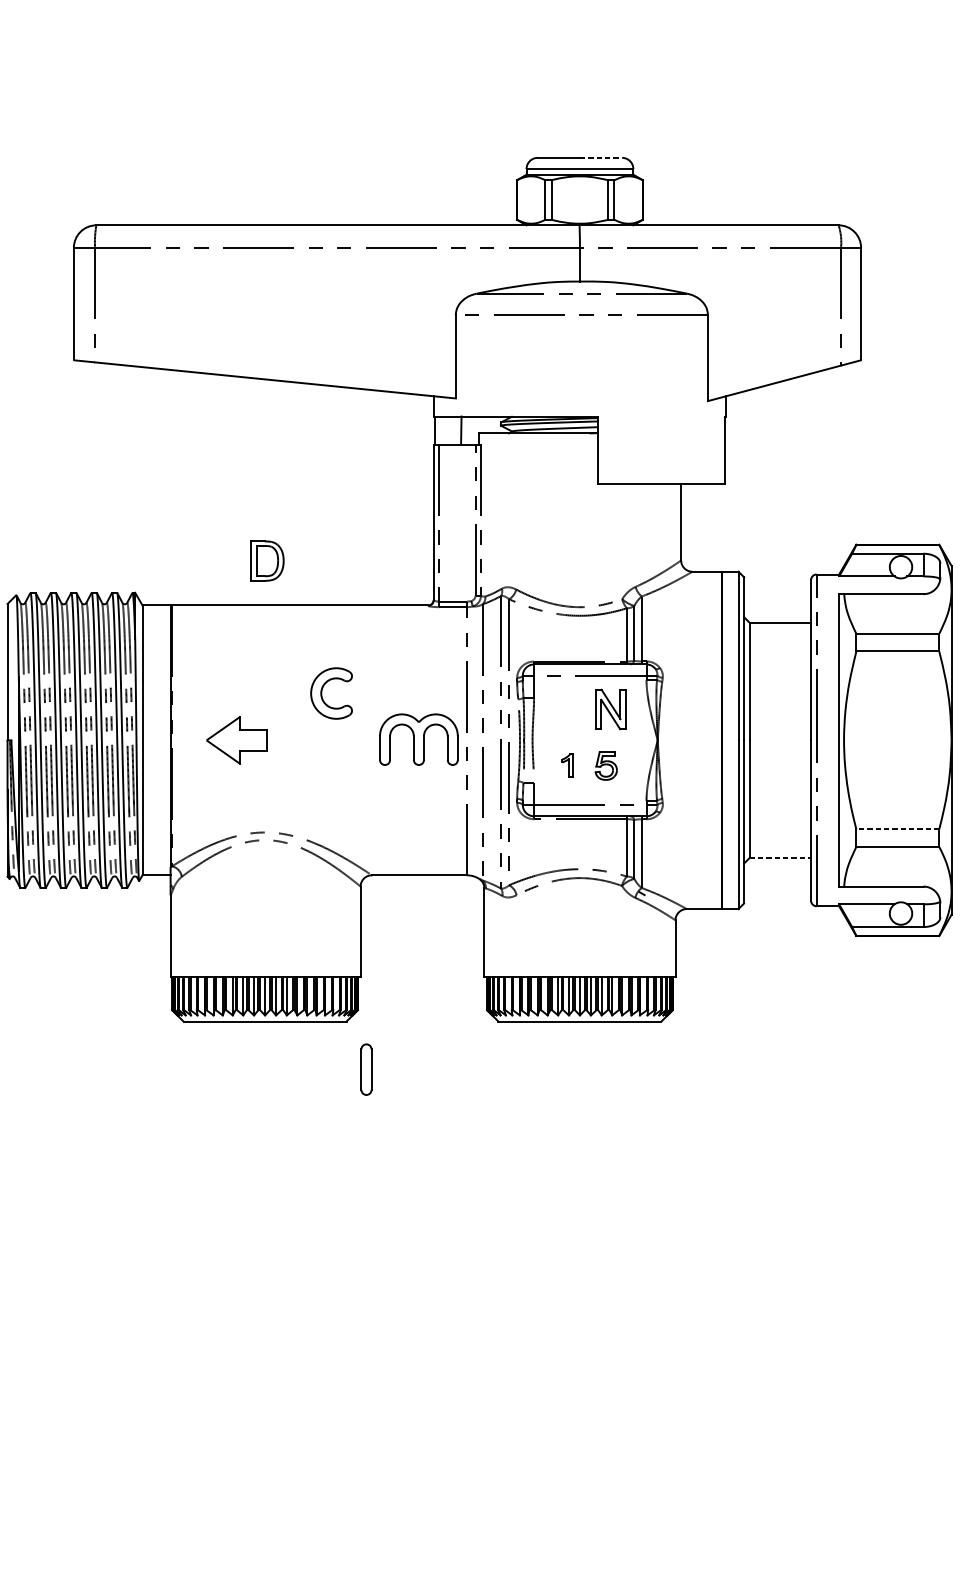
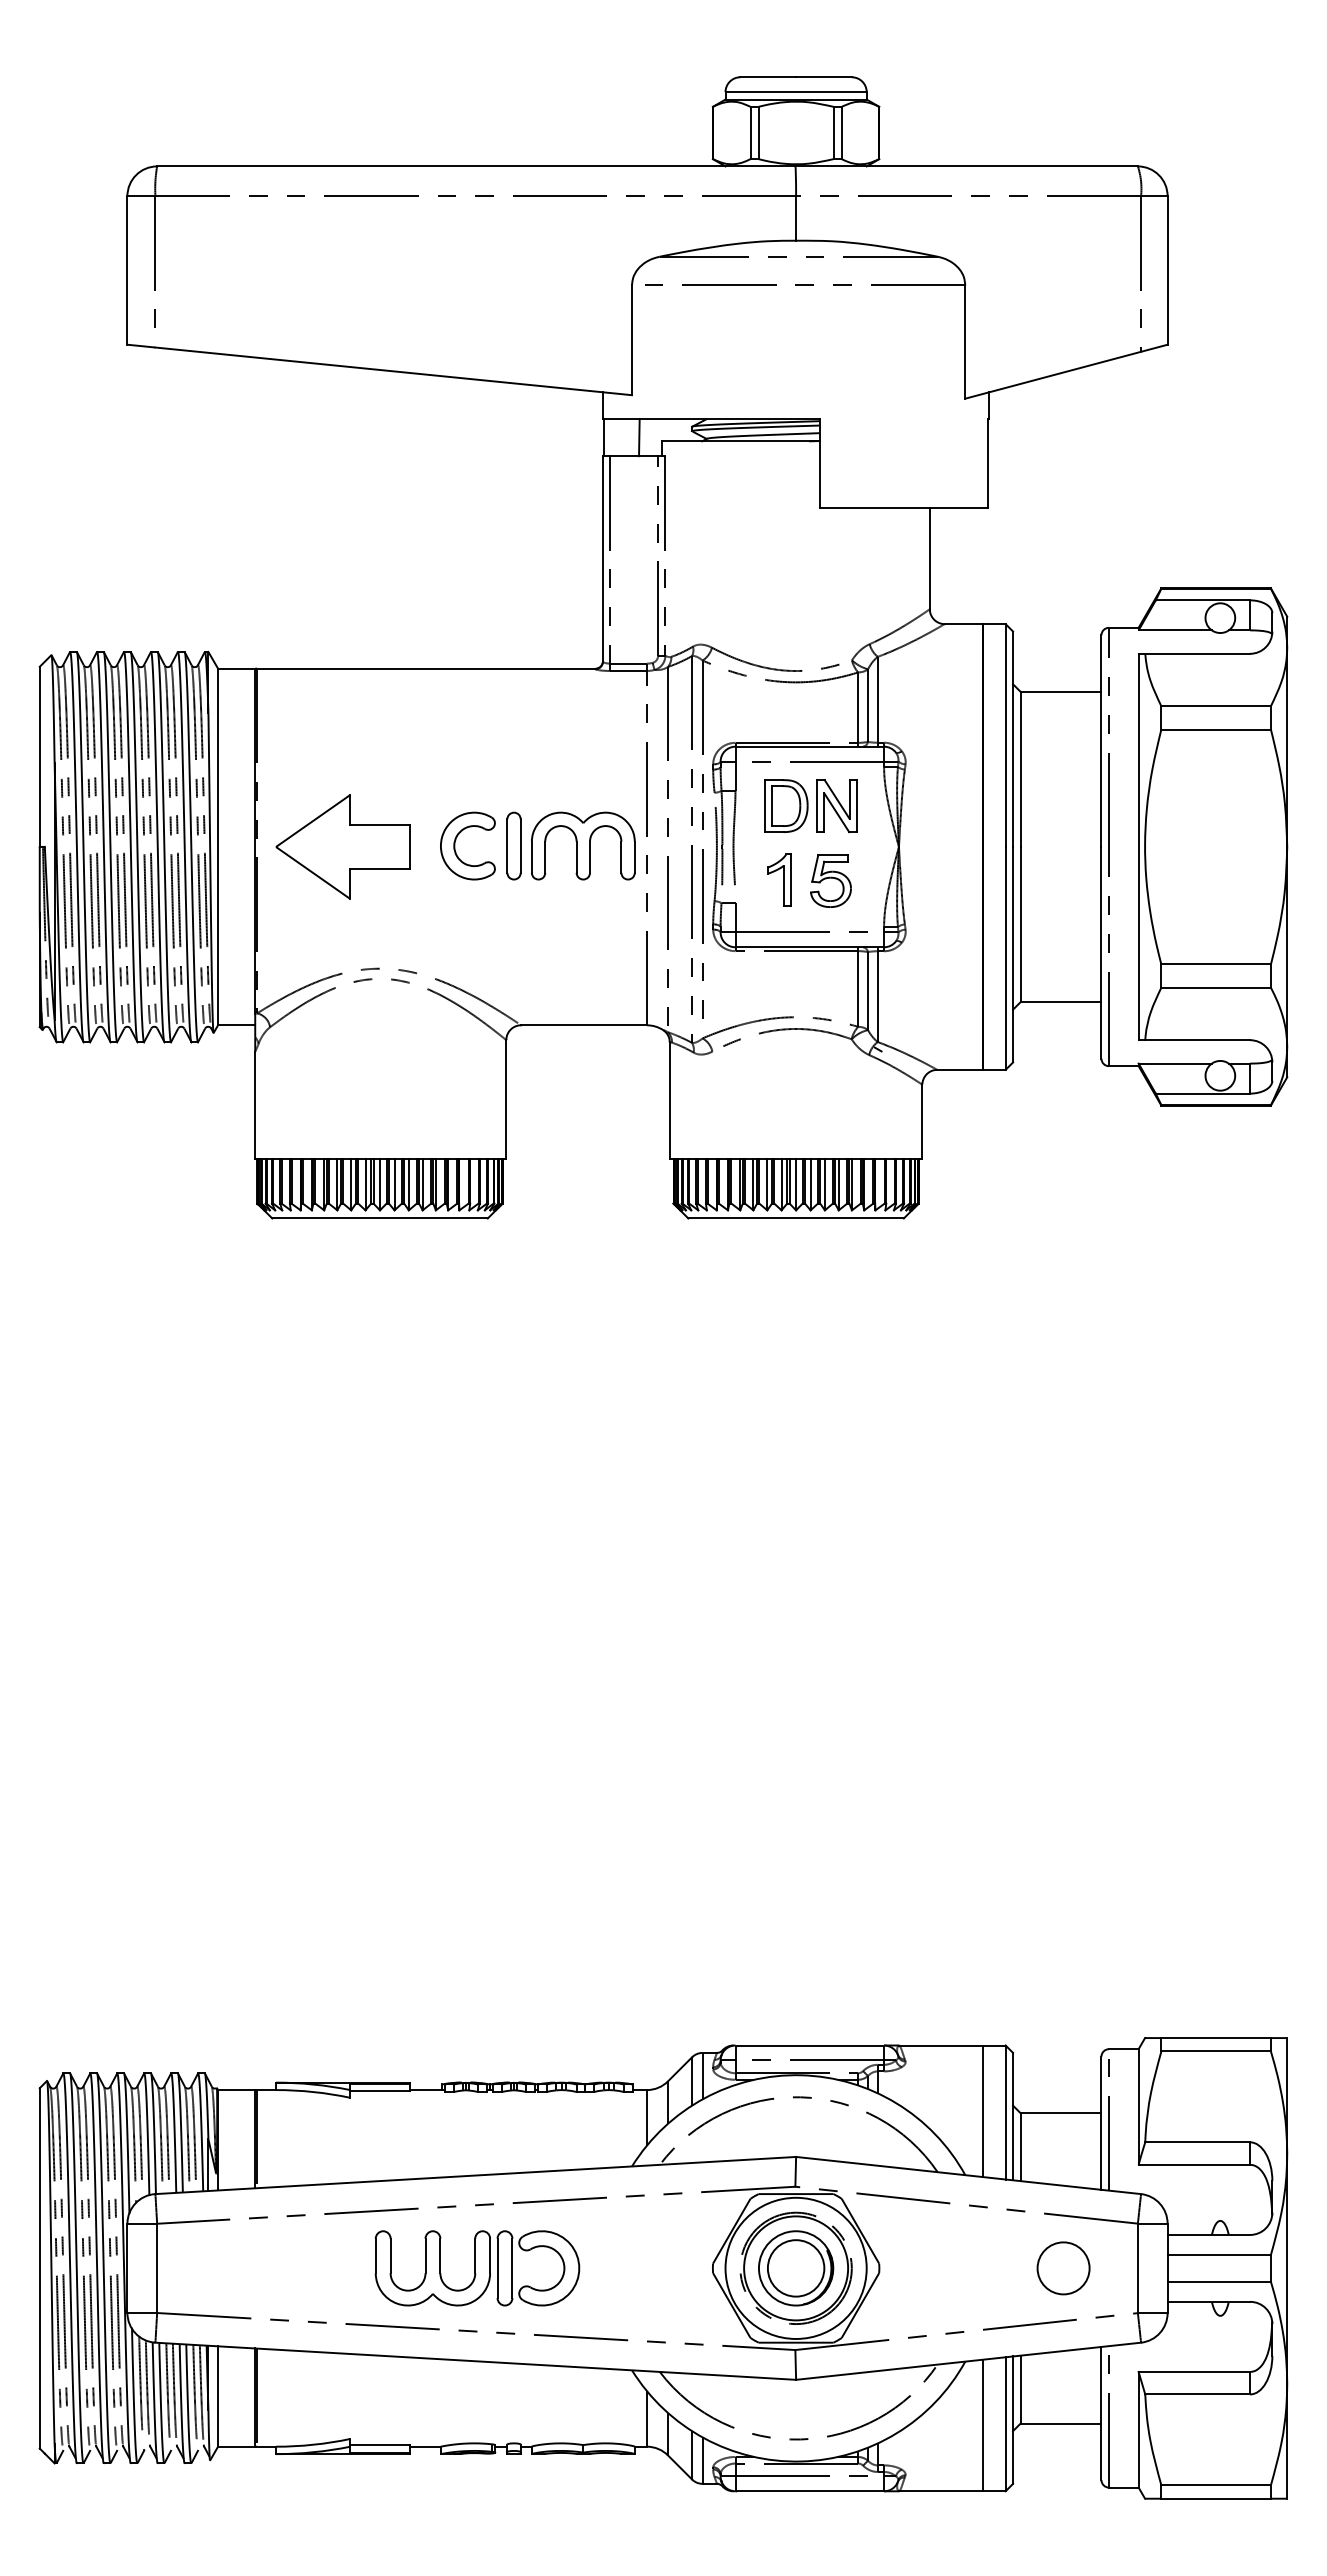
line: (600, 158) -> (823, 77), dashed -> solid
part: (267, 560) -> (786, 805), moved
part: (322, 693) -> (455, 845), moved
part: (236, 740) -> (342, 846), size x1.67
part: (567, 764) -> (779, 879), size x1.67
part: (605, 765) -> (830, 880), size x1.43
line: (898, 829) -> (1216, 964), dashed -> solid
line: (780, 858) -> (1061, 1002), dashed -> solid
part: (366, 1069) -> (513, 845), moved

